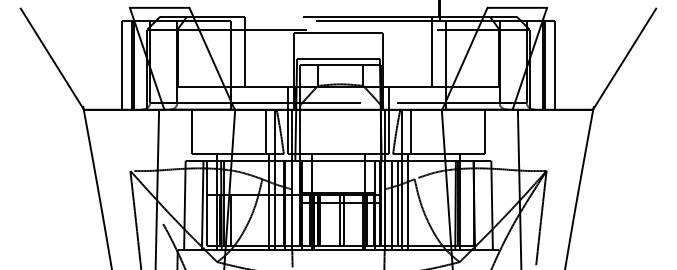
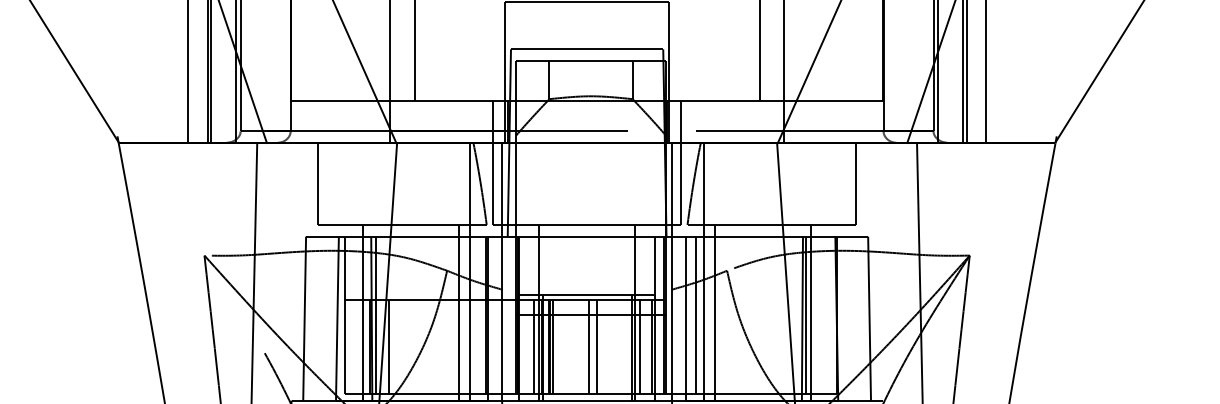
line: (265, 131) -> (452, 182), removed
line: (411, 131) -> (721, 182), removed

